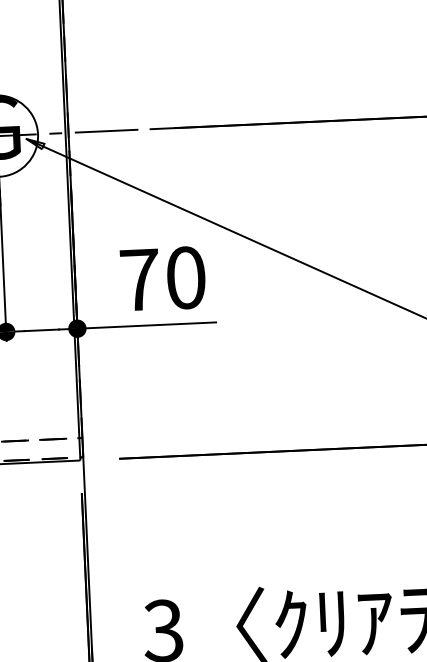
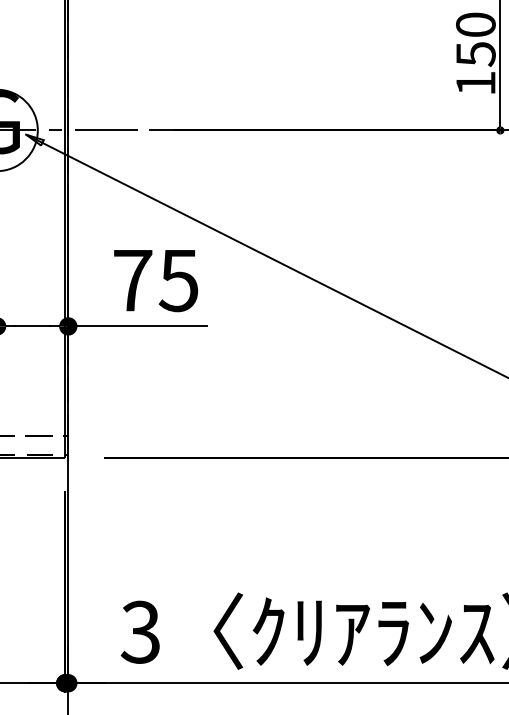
text: (185, 277) -> (178, 280), 70 -> 75

